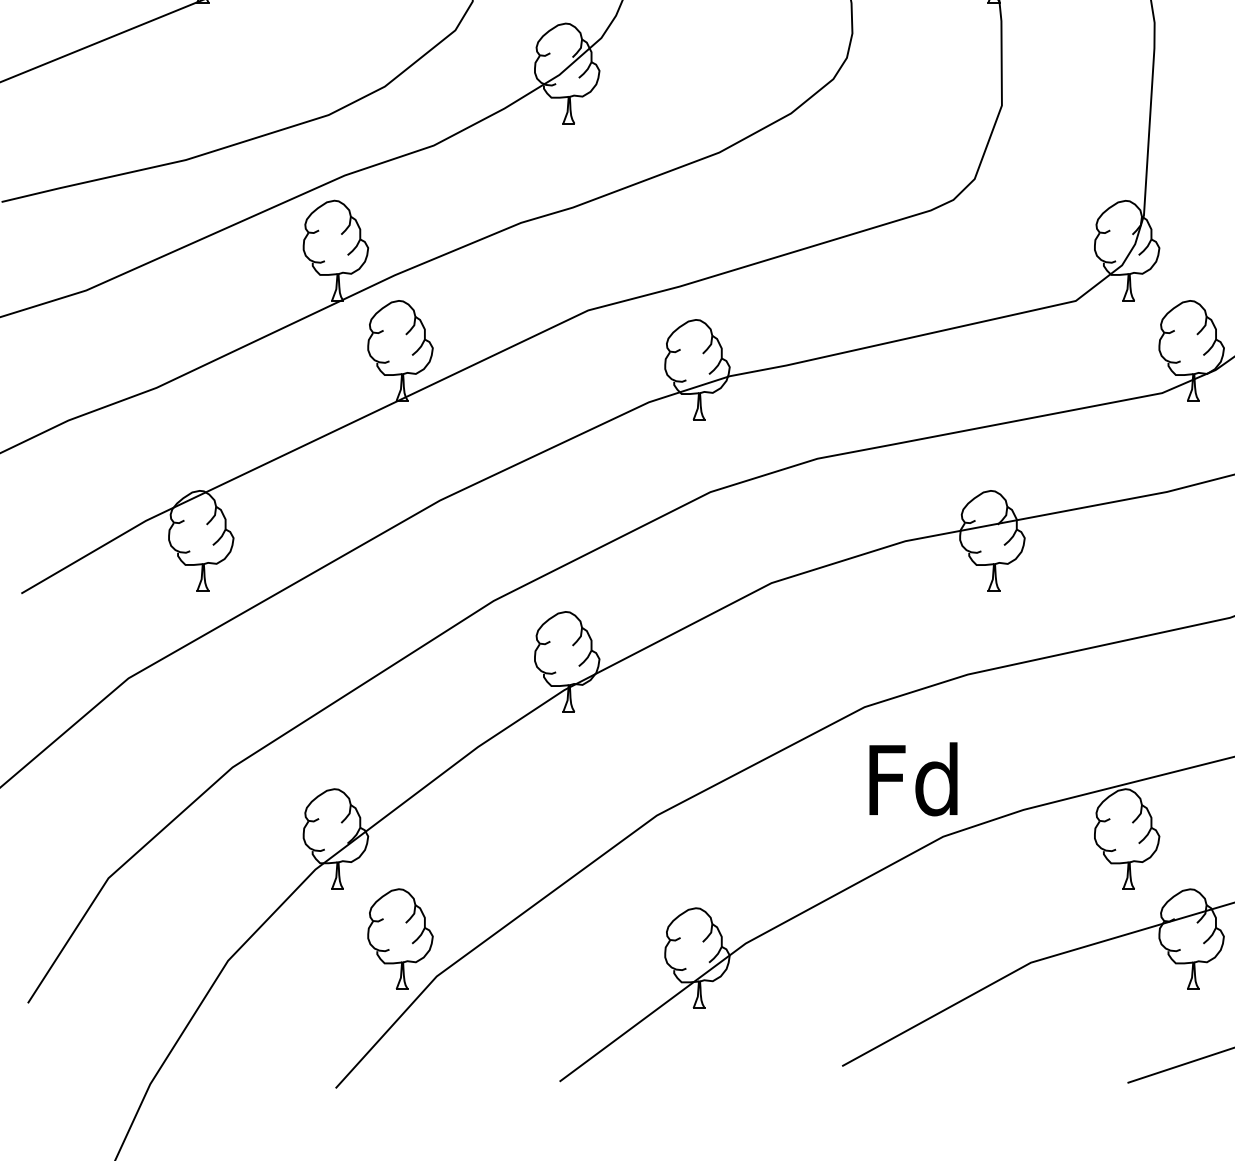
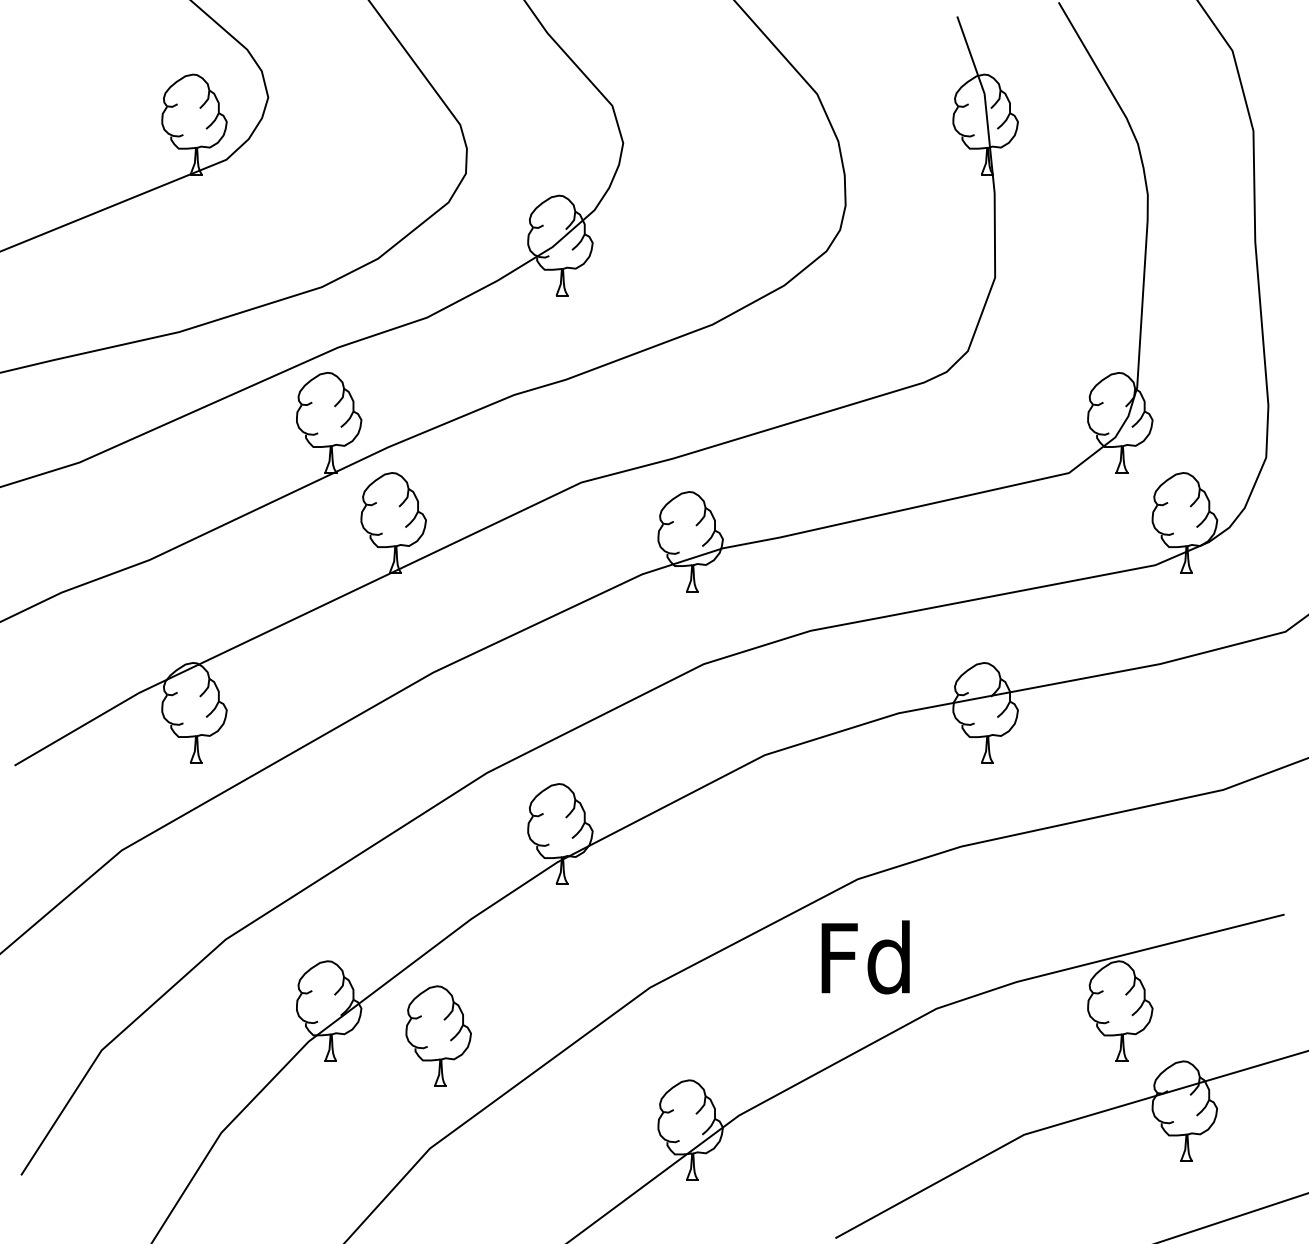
text: (913, 779) -> (865, 957), moved
part: (400, 938) -> (438, 1035), moved

